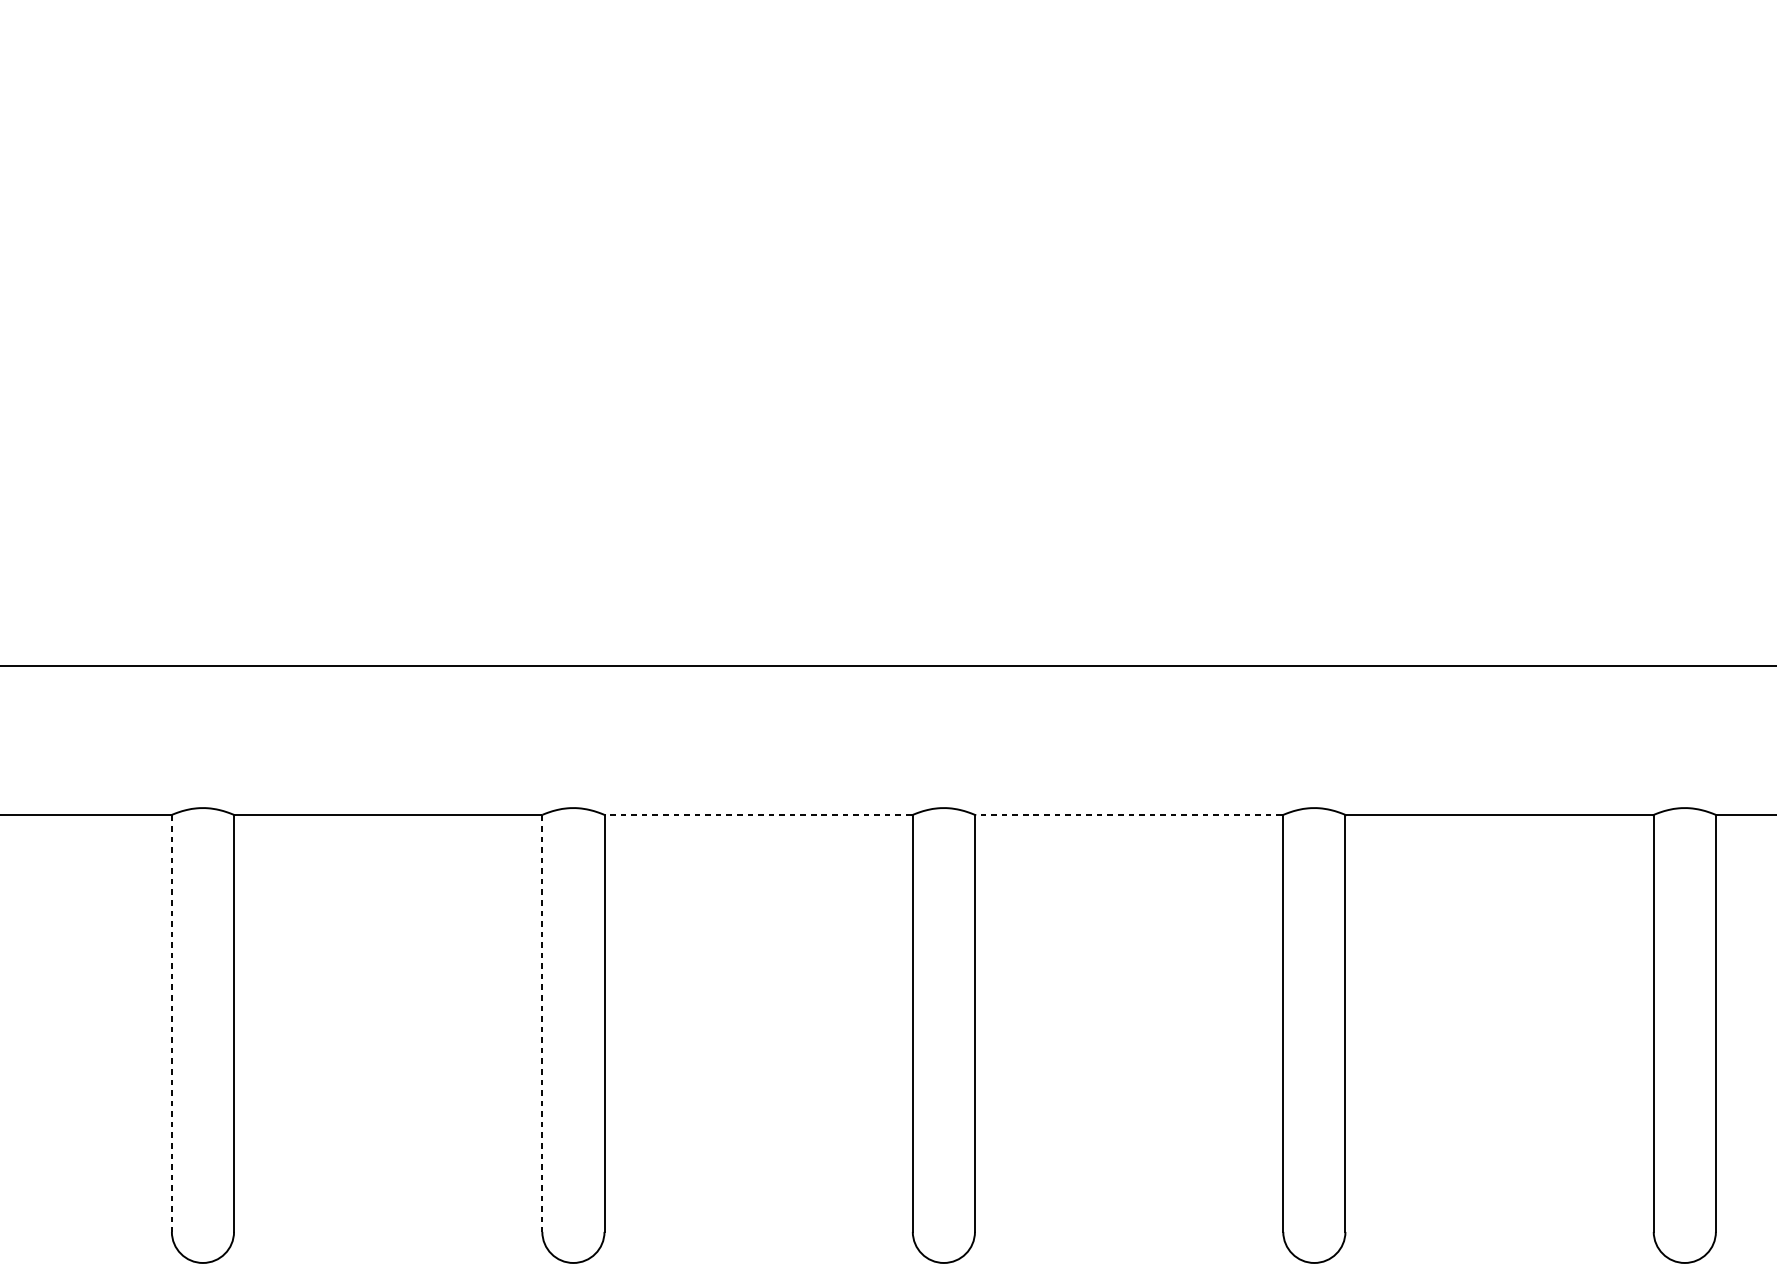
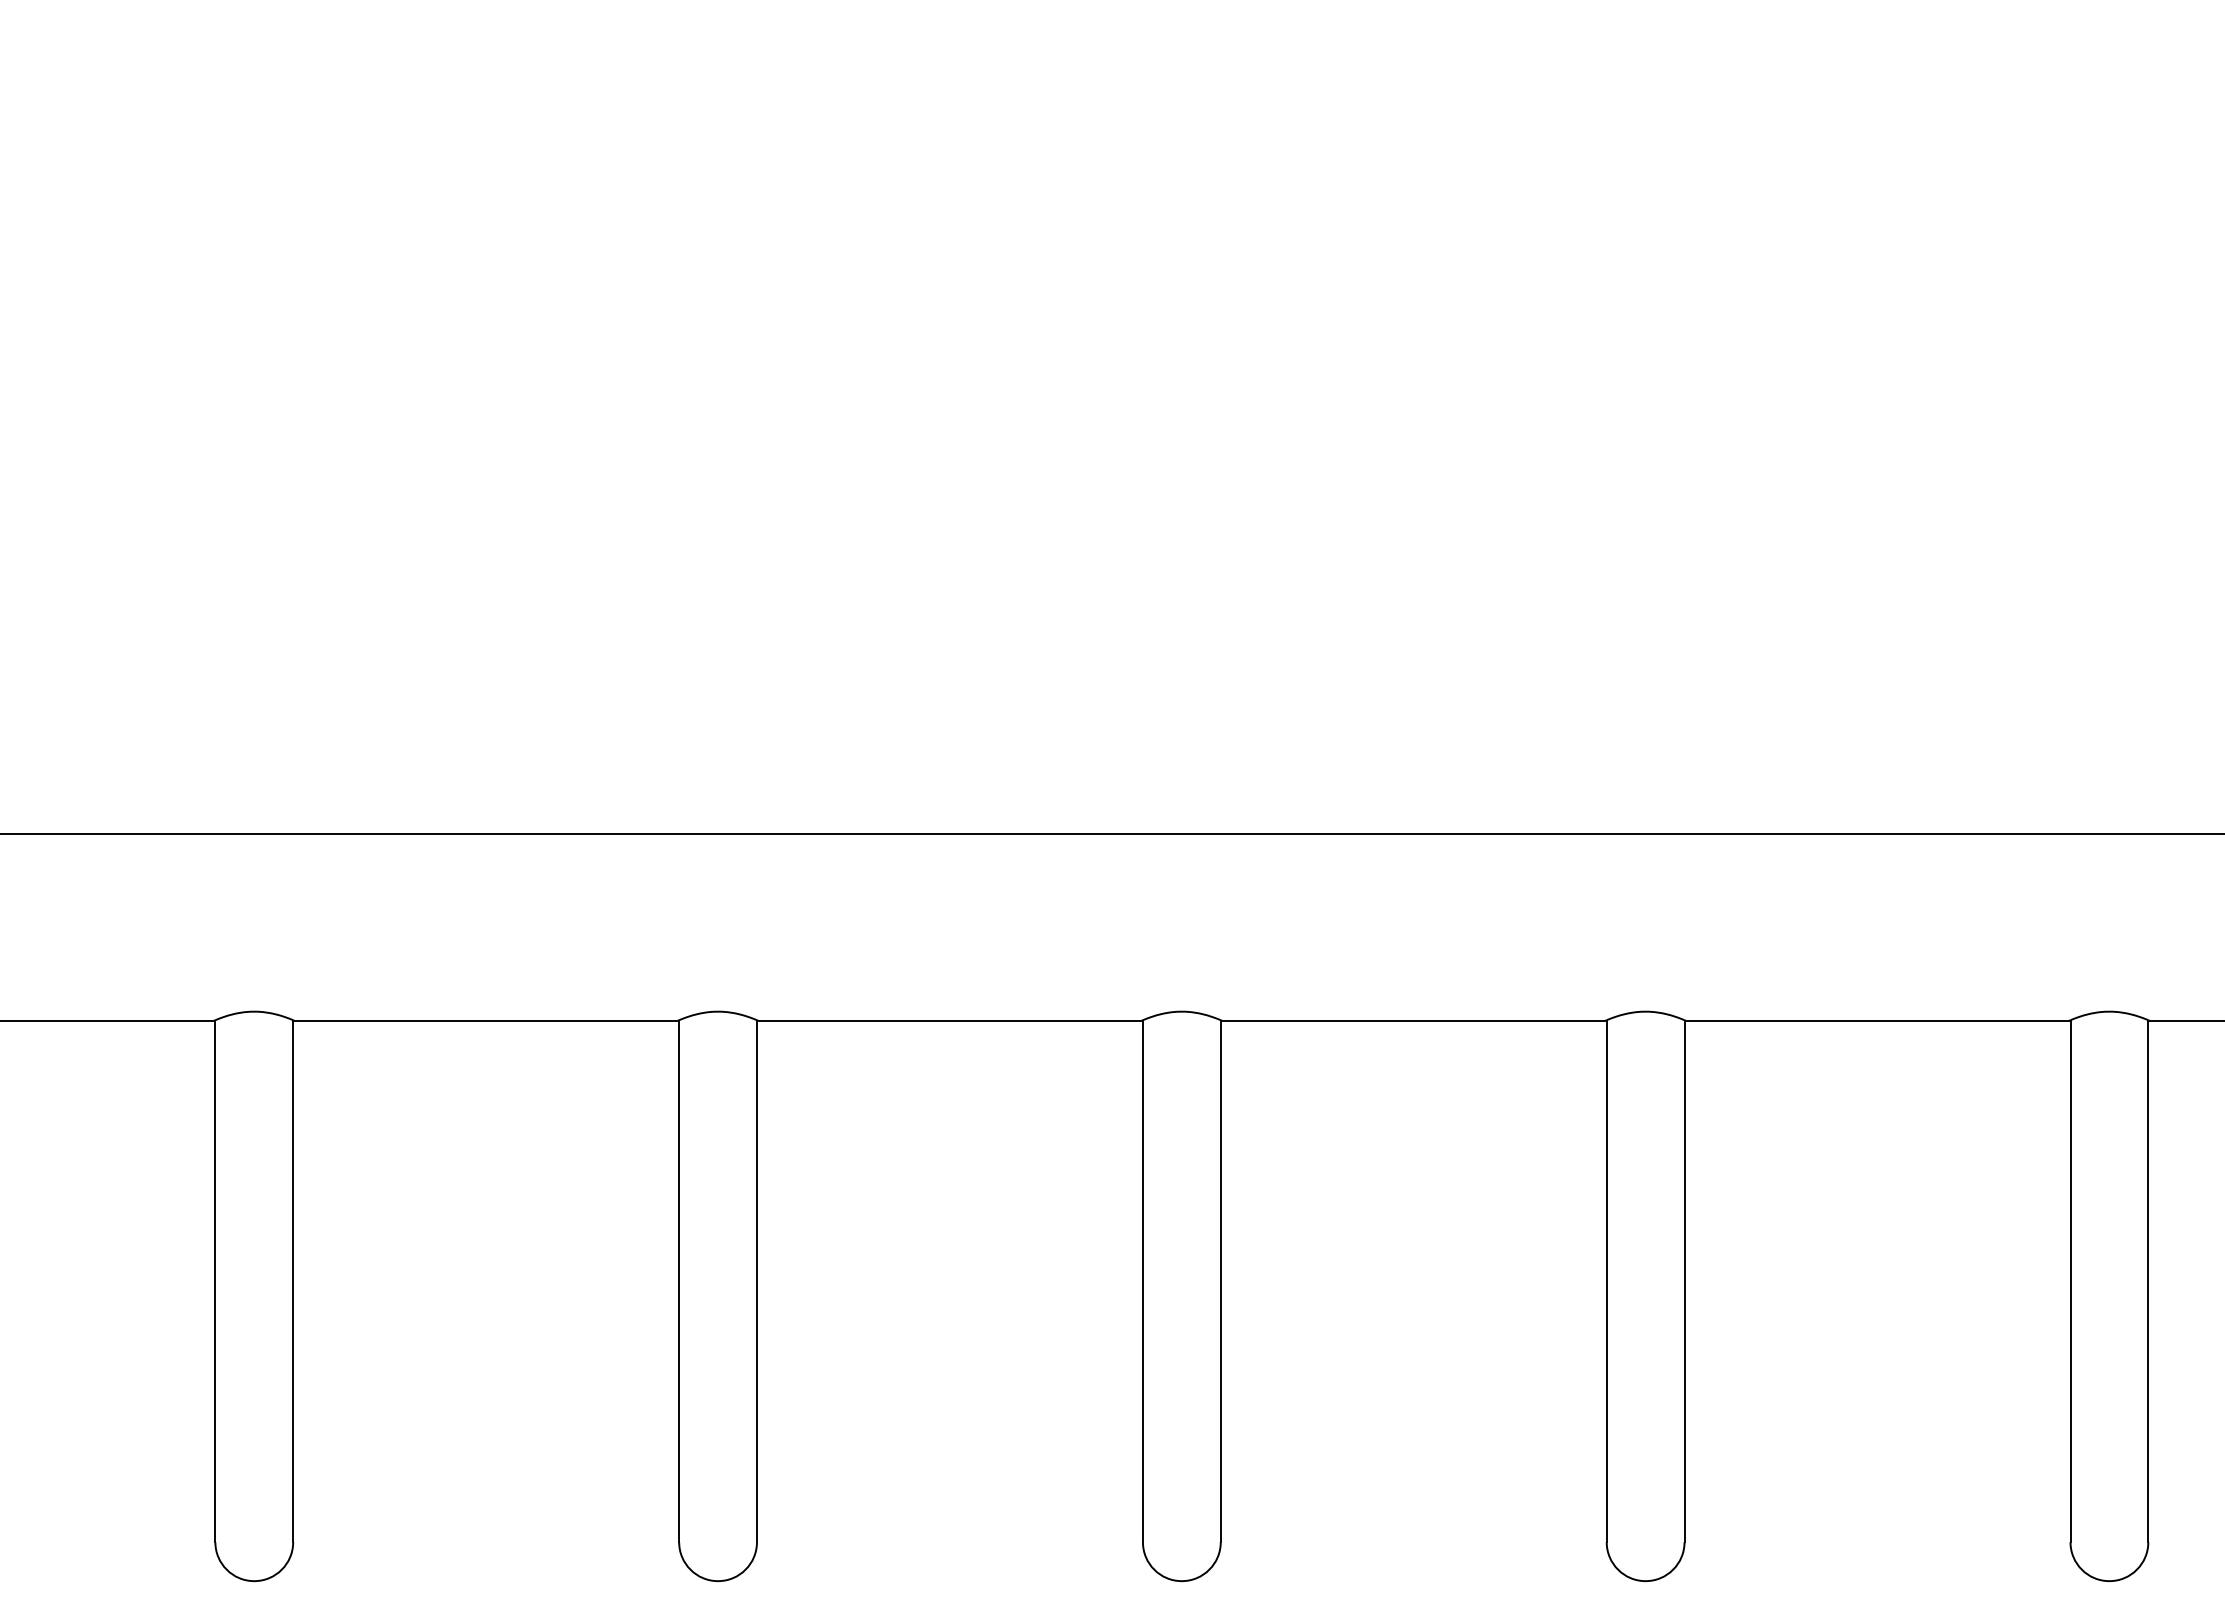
line: (758, 815) -> (949, 1020), dashed -> solid
line: (1128, 815) -> (1413, 1020), dashed -> solid
line: (171, 1023) -> (215, 1281), dashed -> solid
line: (542, 1023) -> (679, 1281), dashed -> solid

